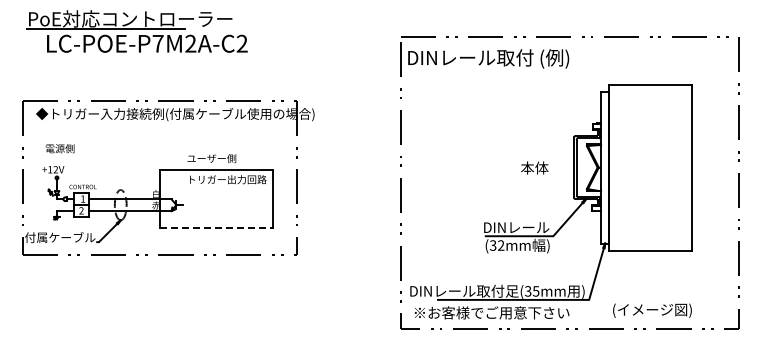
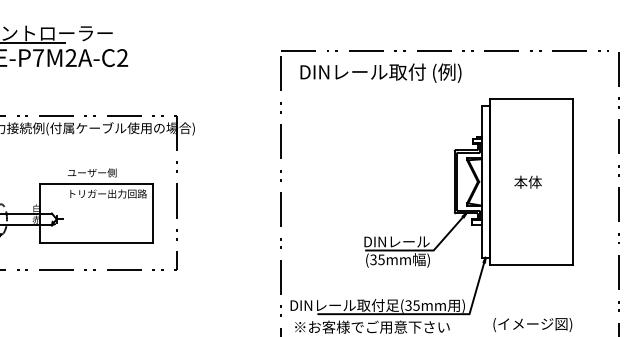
text: (488, 58) -> (380, 72), moved
text: (534, 167) -> (527, 181), moved
line: (216, 228) -> (96, 242), dashed -> solid
text: (500, 245) -> (380, 259), (32mm -> (35mm

